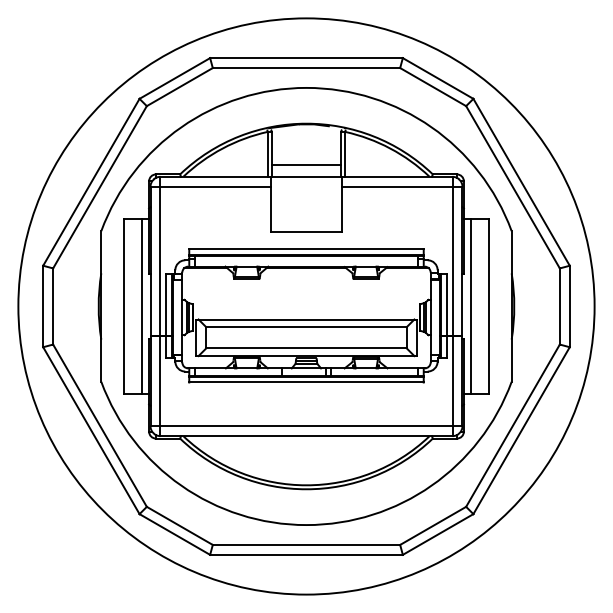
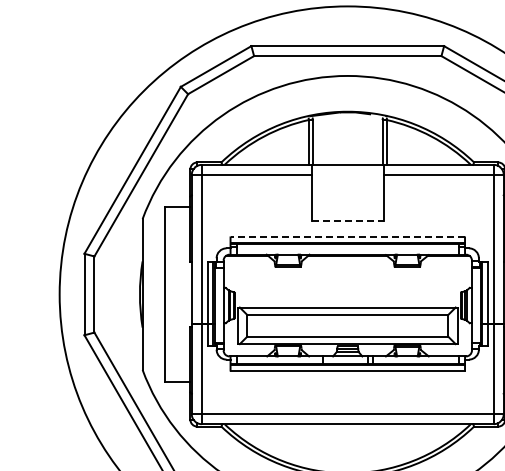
line: (306, 164) -> (347, 152), removed
line: (306, 232) -> (347, 220), solid -> dashed
line: (306, 249) -> (347, 237), solid -> dashed
line: (142, 306) -> (183, 294), removed

